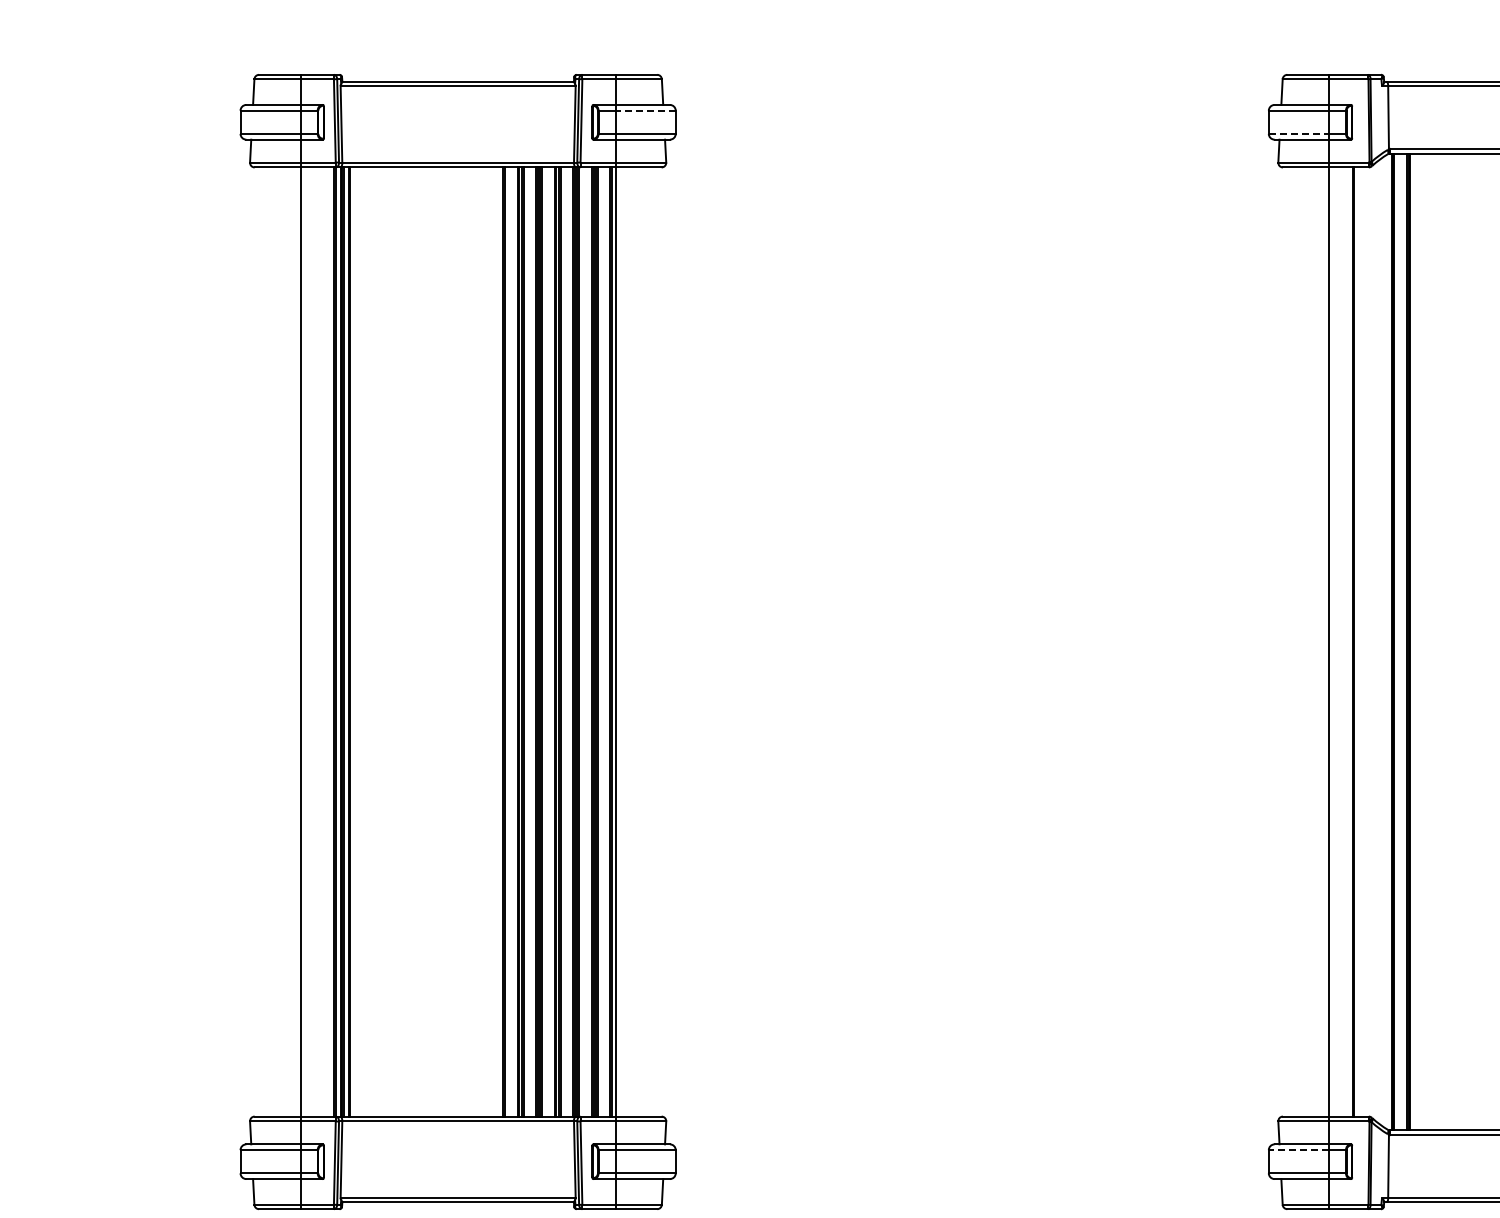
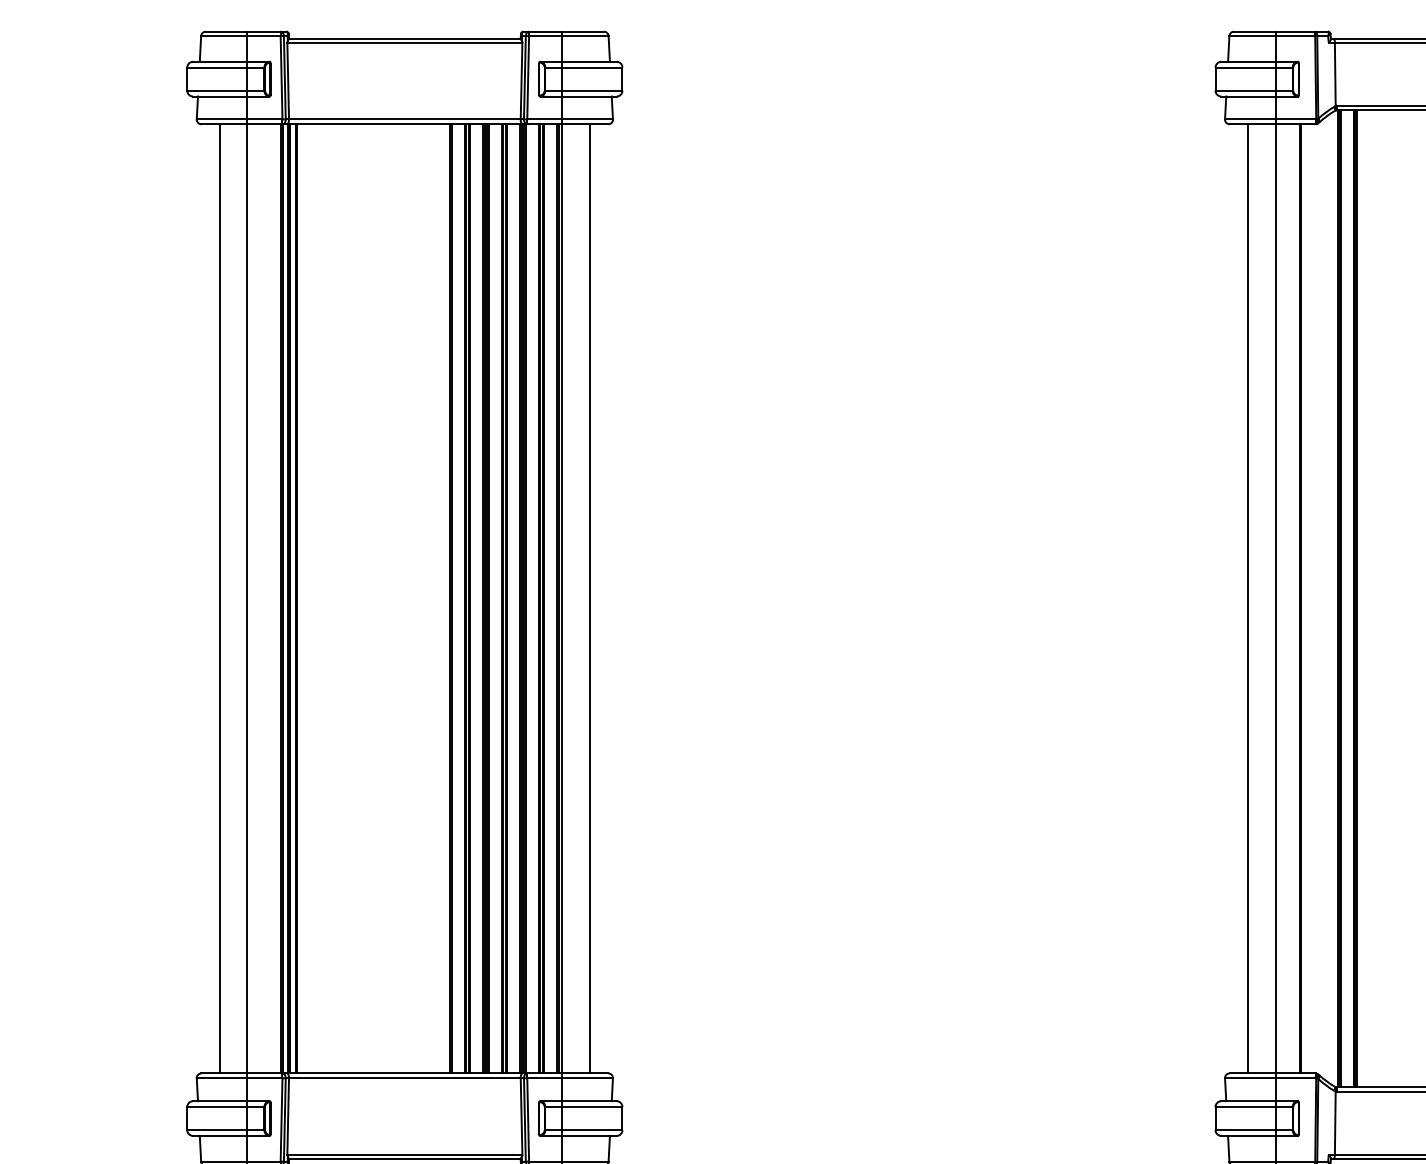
line: (645, 110) -> (592, 67), dashed -> solid
line: (1299, 133) -> (1246, 90), dashed -> solid
line: (272, 641) -> (219, 598), added
line: (643, 641) -> (590, 598), added
line: (1301, 641) -> (1248, 598), added
line: (1298, 1150) -> (1245, 1107), dashed -> solid

